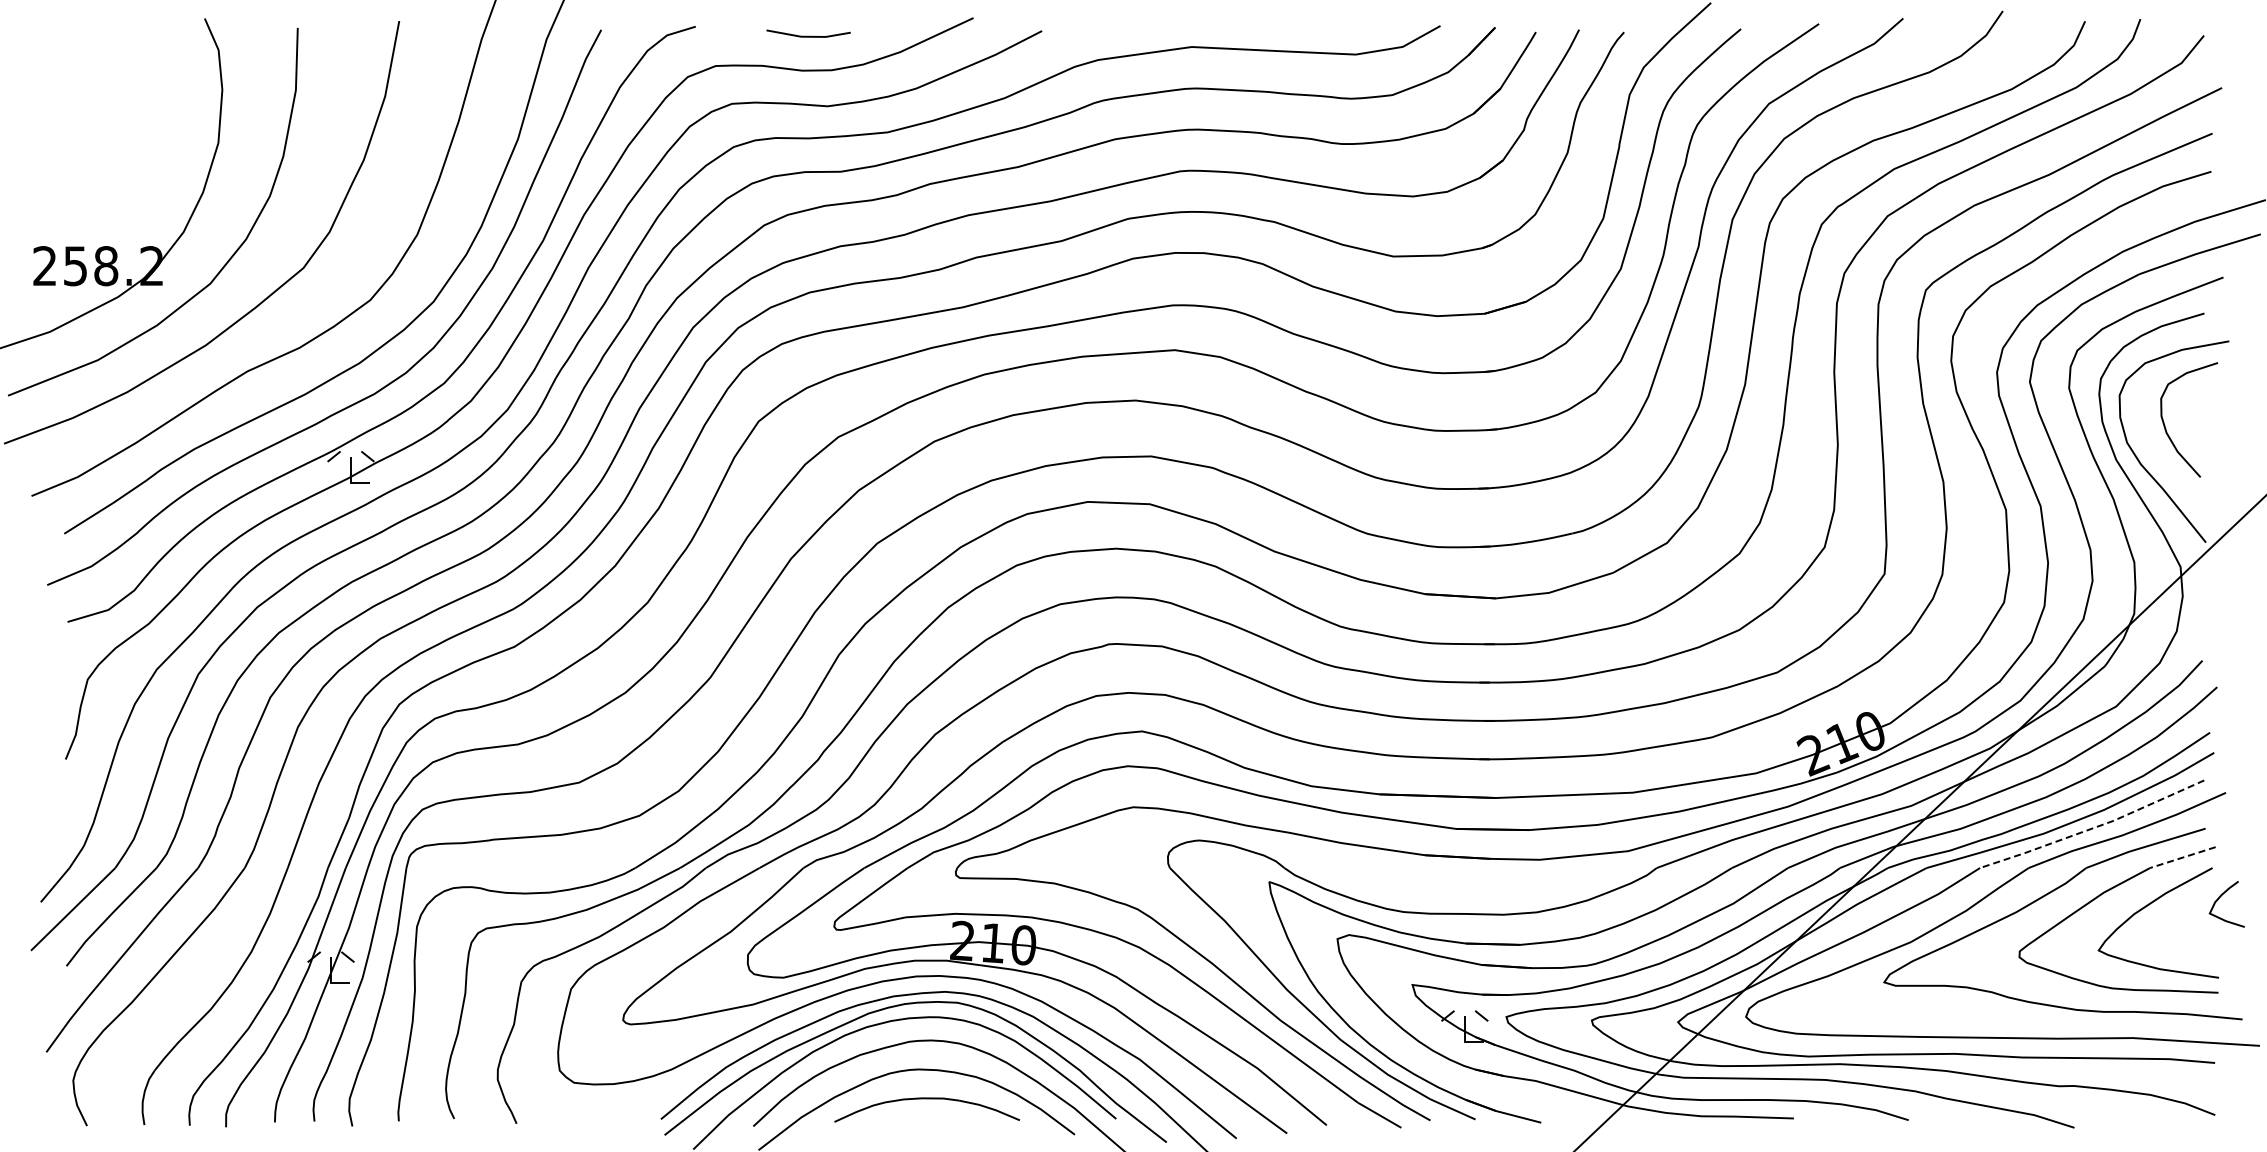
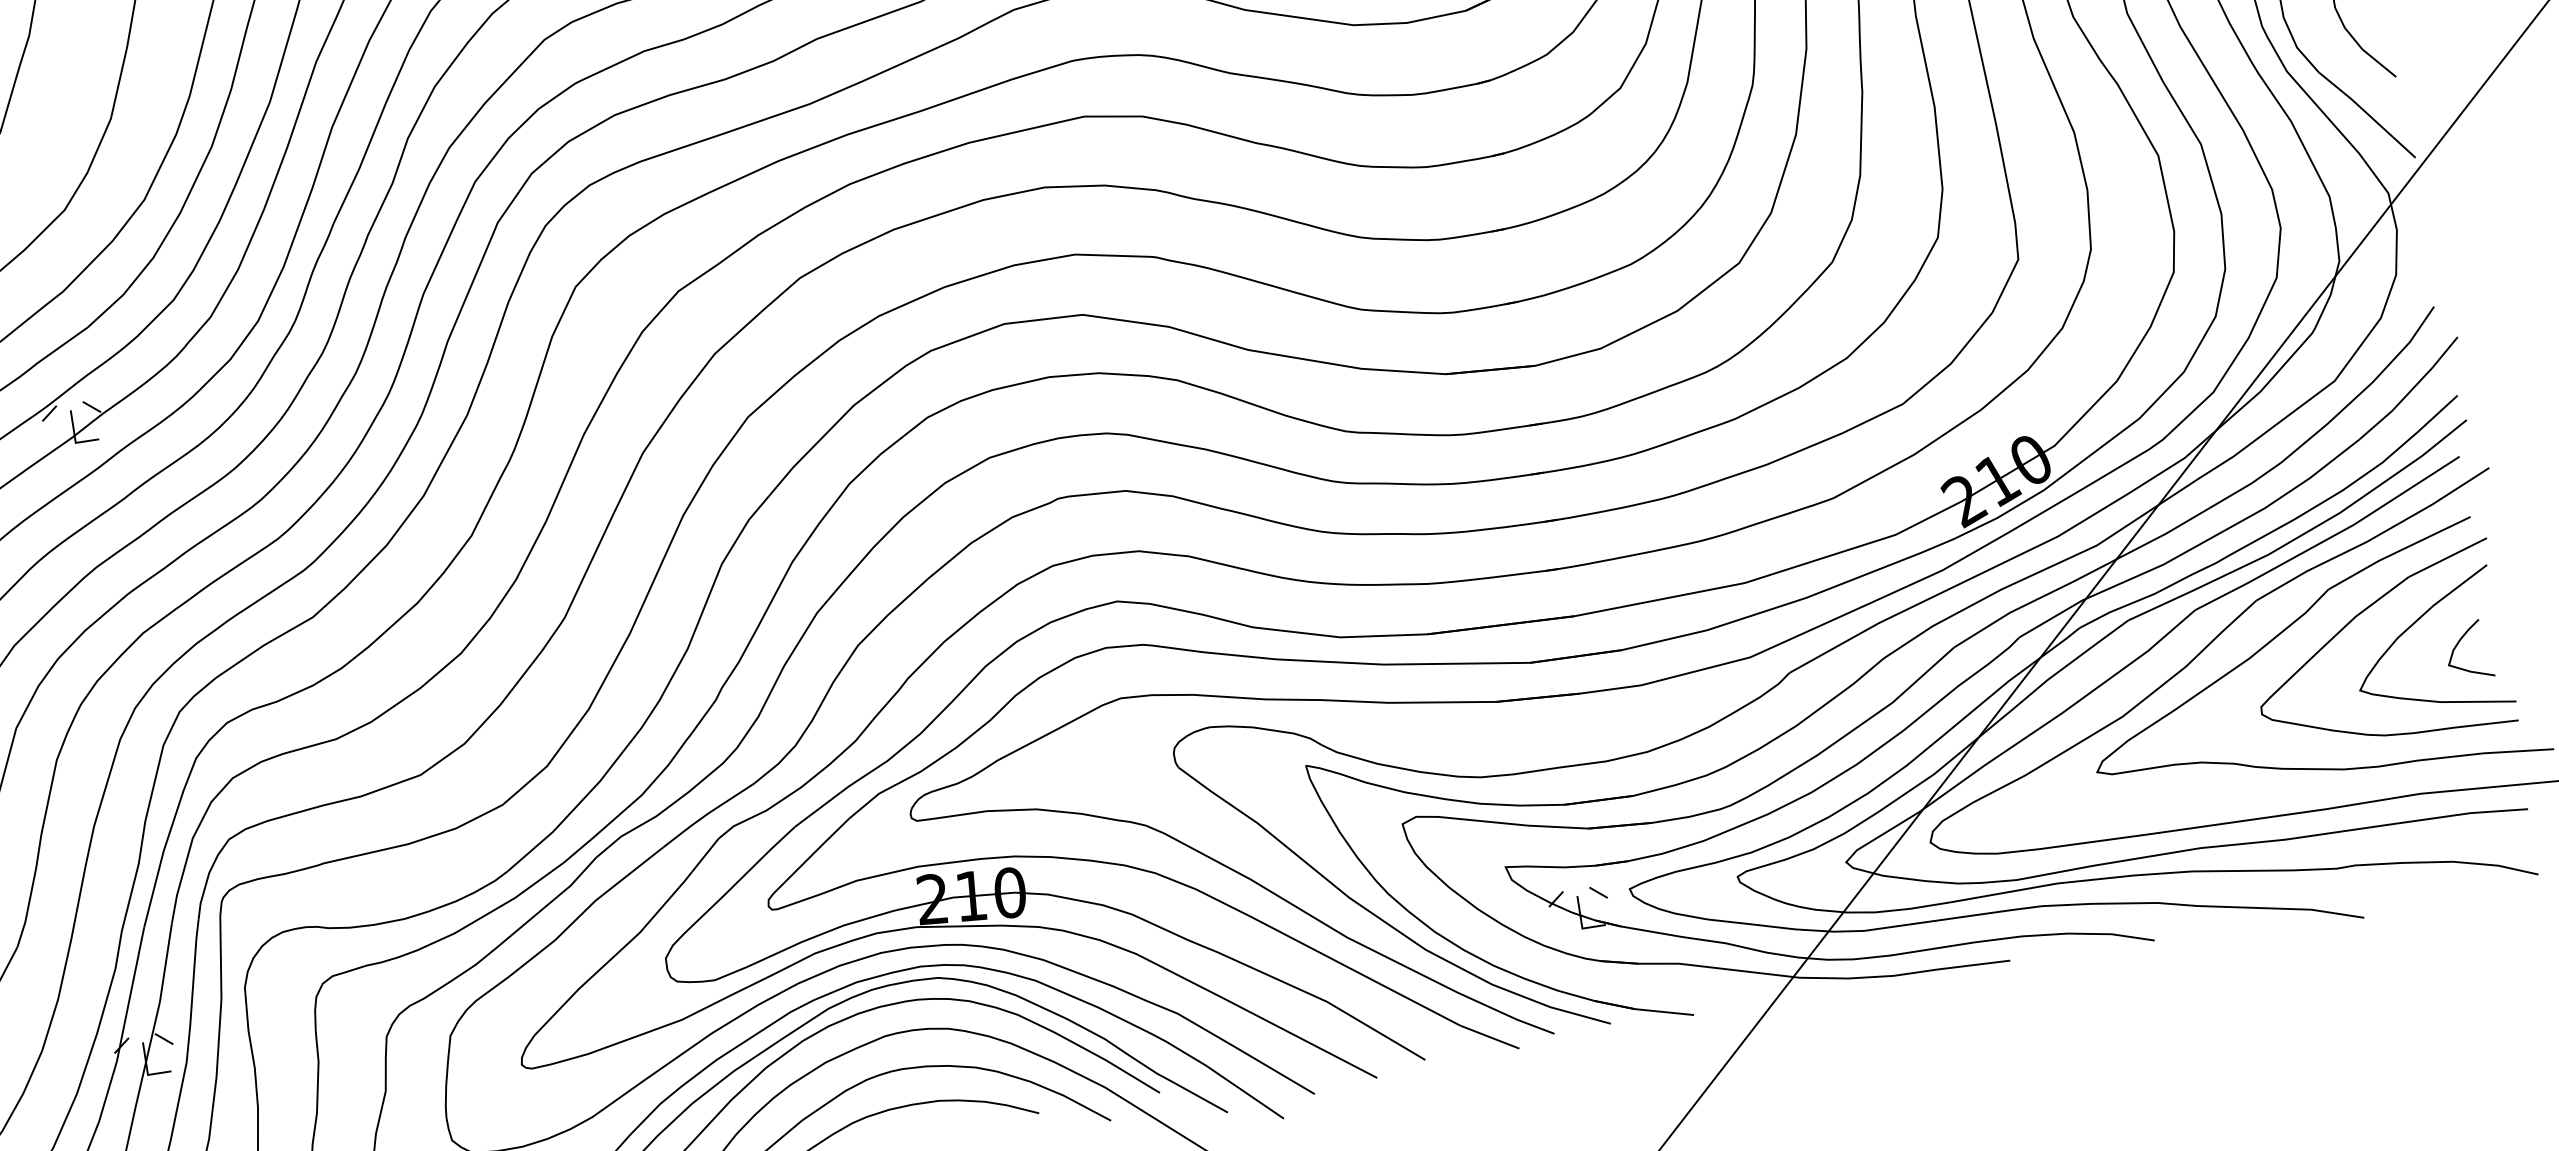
line: (2094, 827) -> (2330, 537), dashed -> solid
line: (2182, 857) -> (2447, 557), dashed -> solid
curve: (2218, 900) -> (2457, 647), moved

